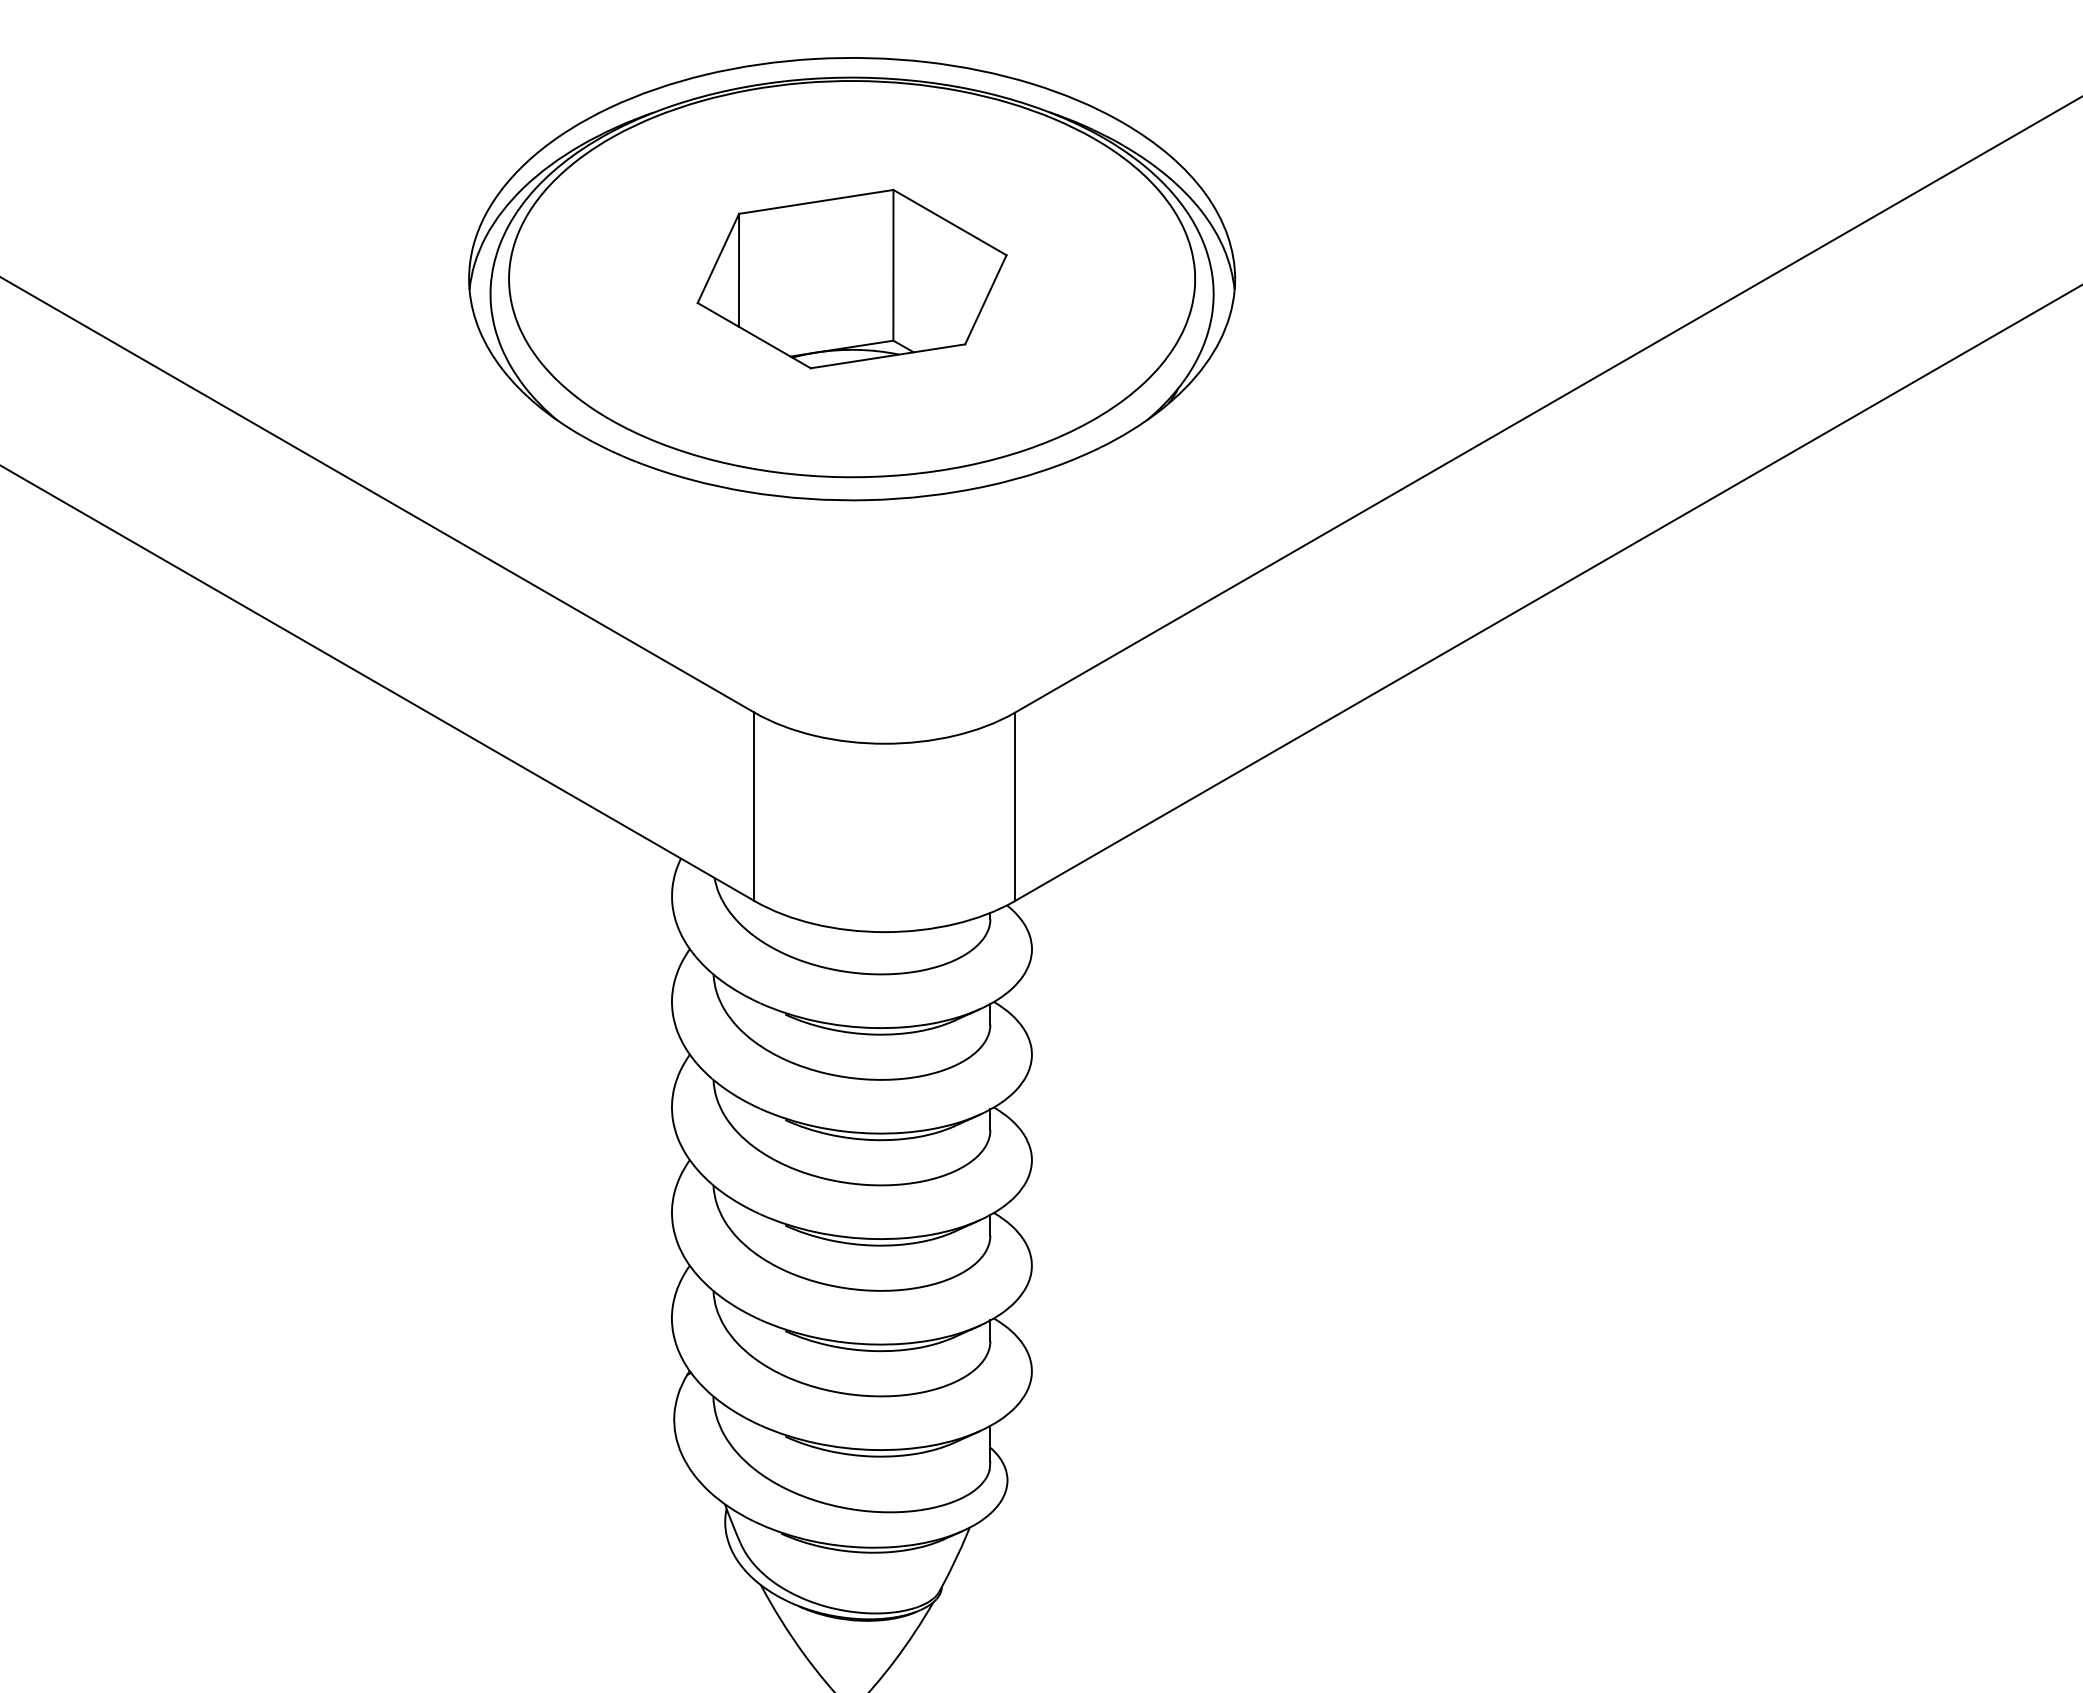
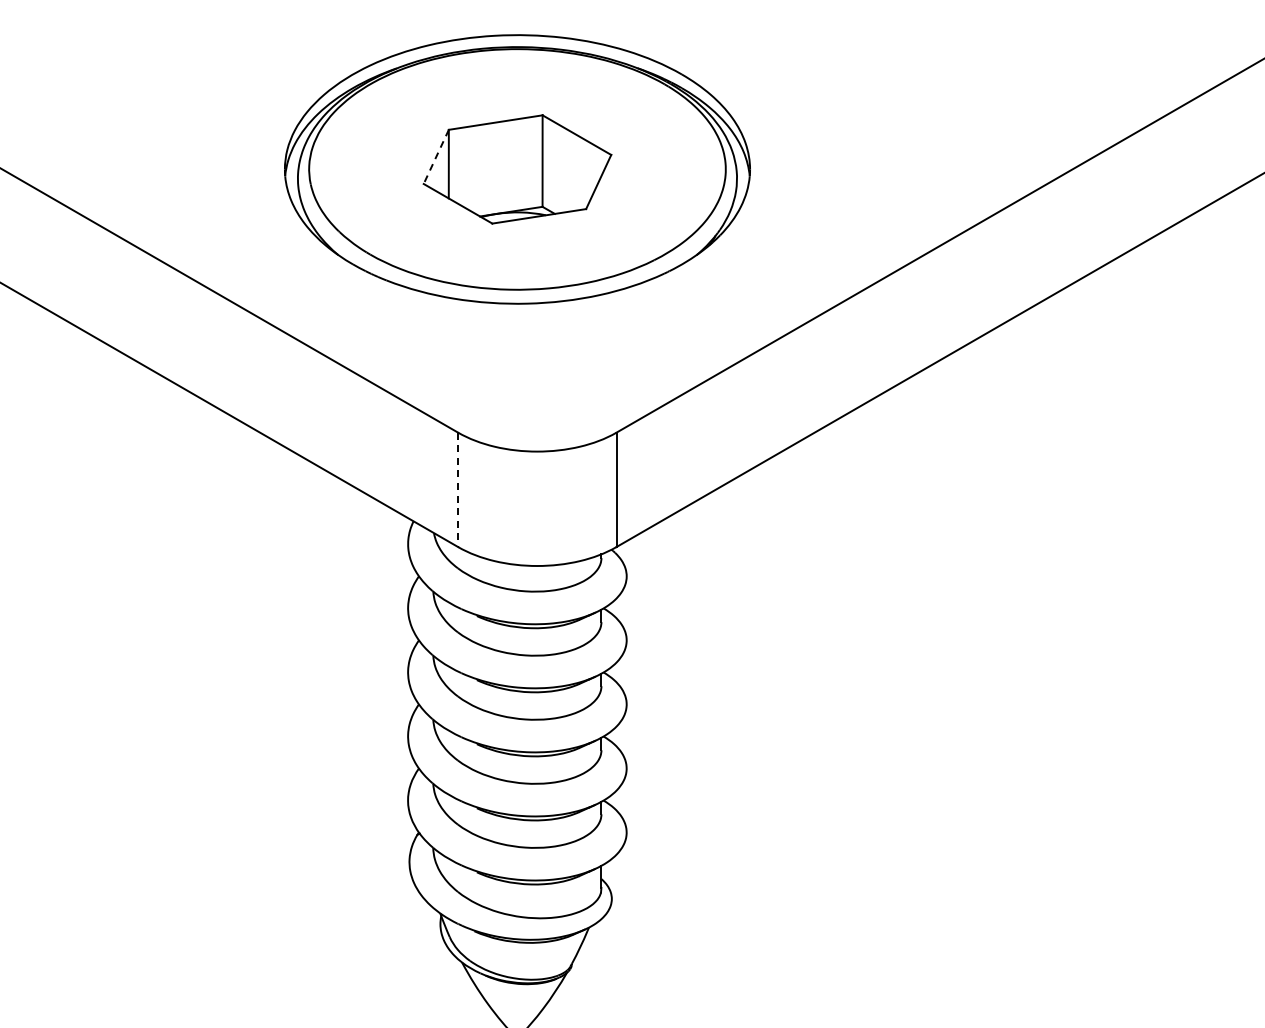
line: (718, 257) -> (436, 156), solid -> dashed
line: (754, 807) -> (458, 490), solid -> dashed

